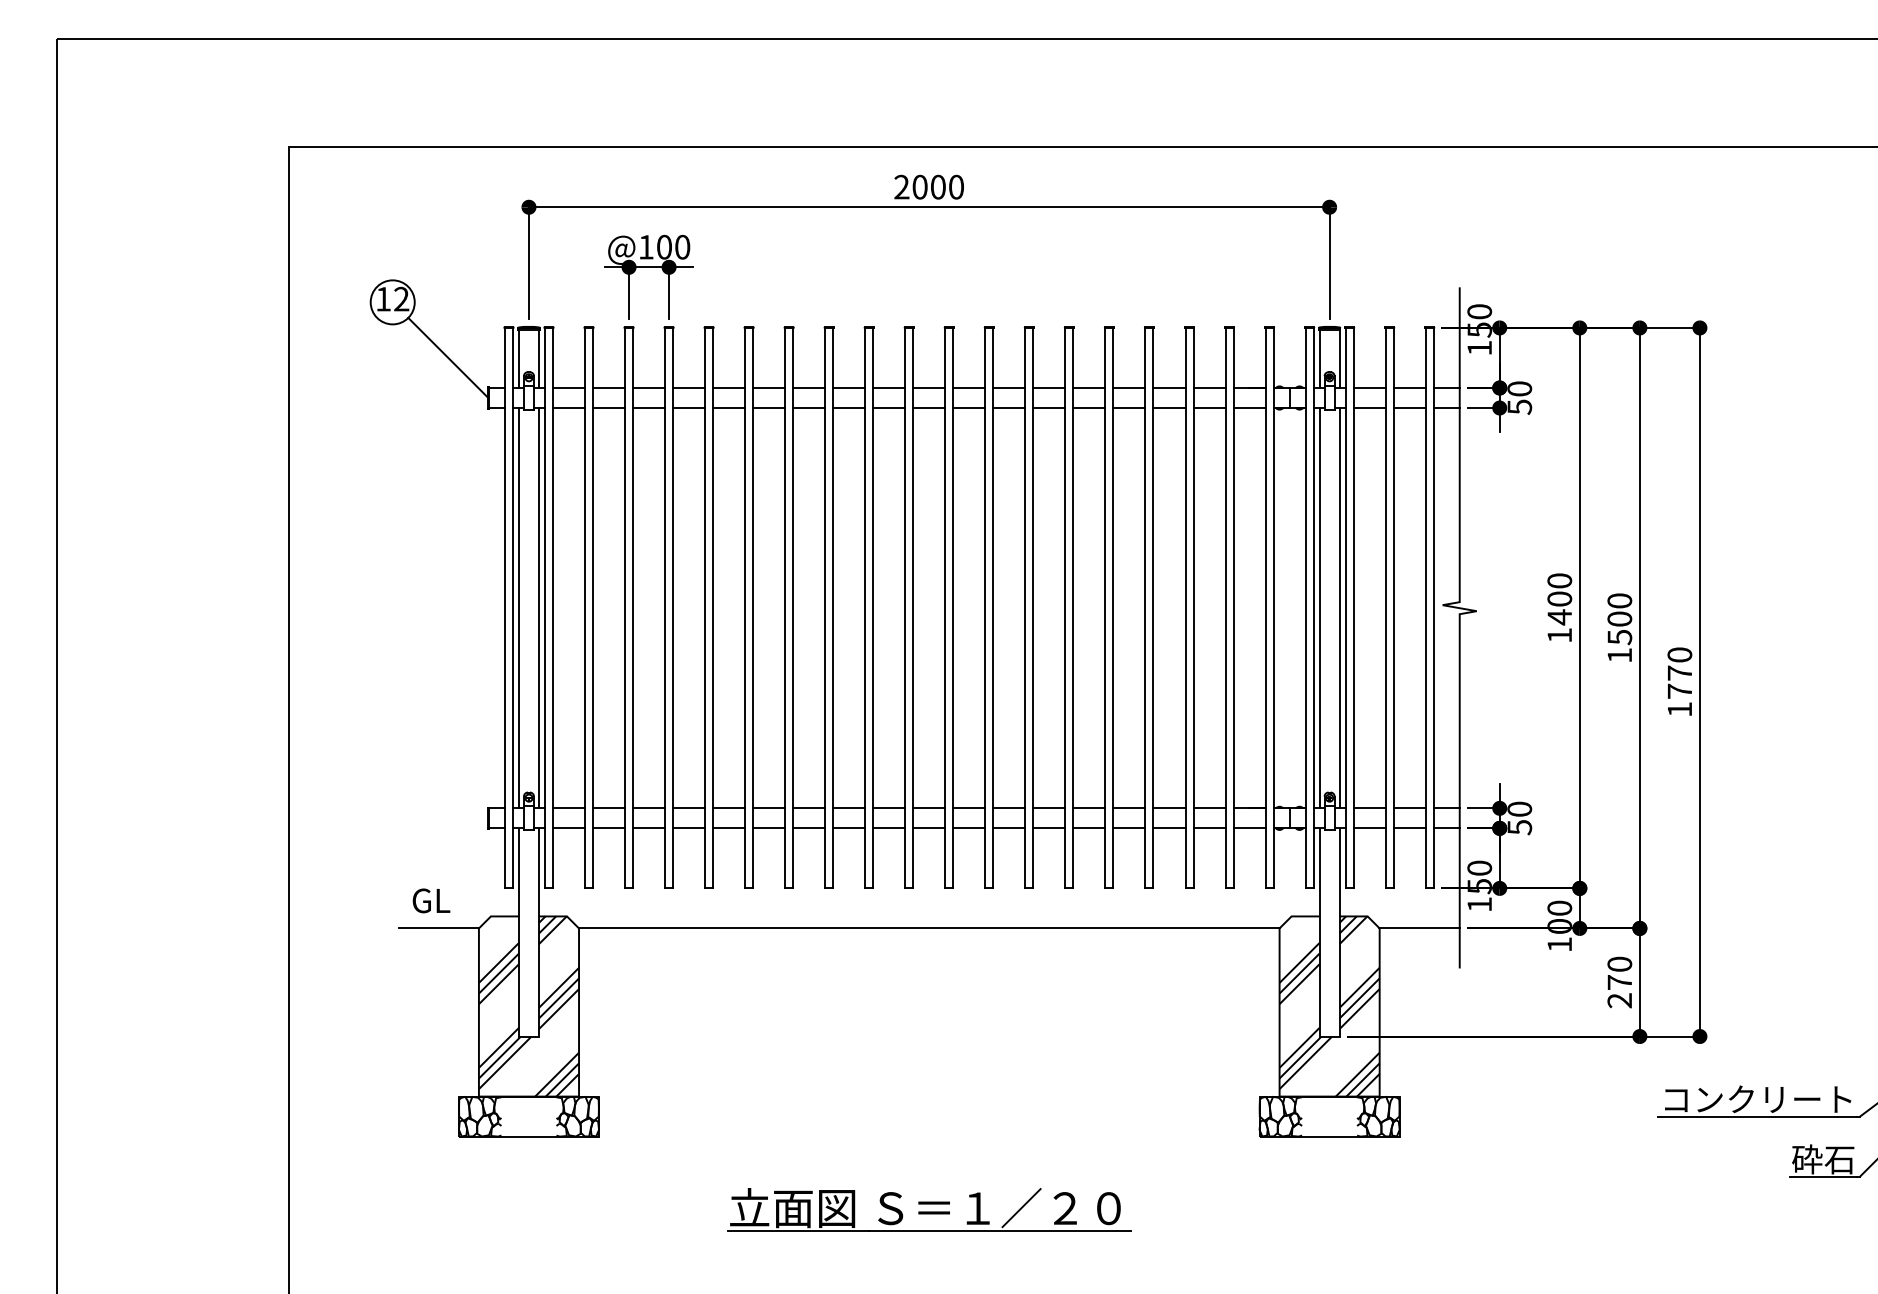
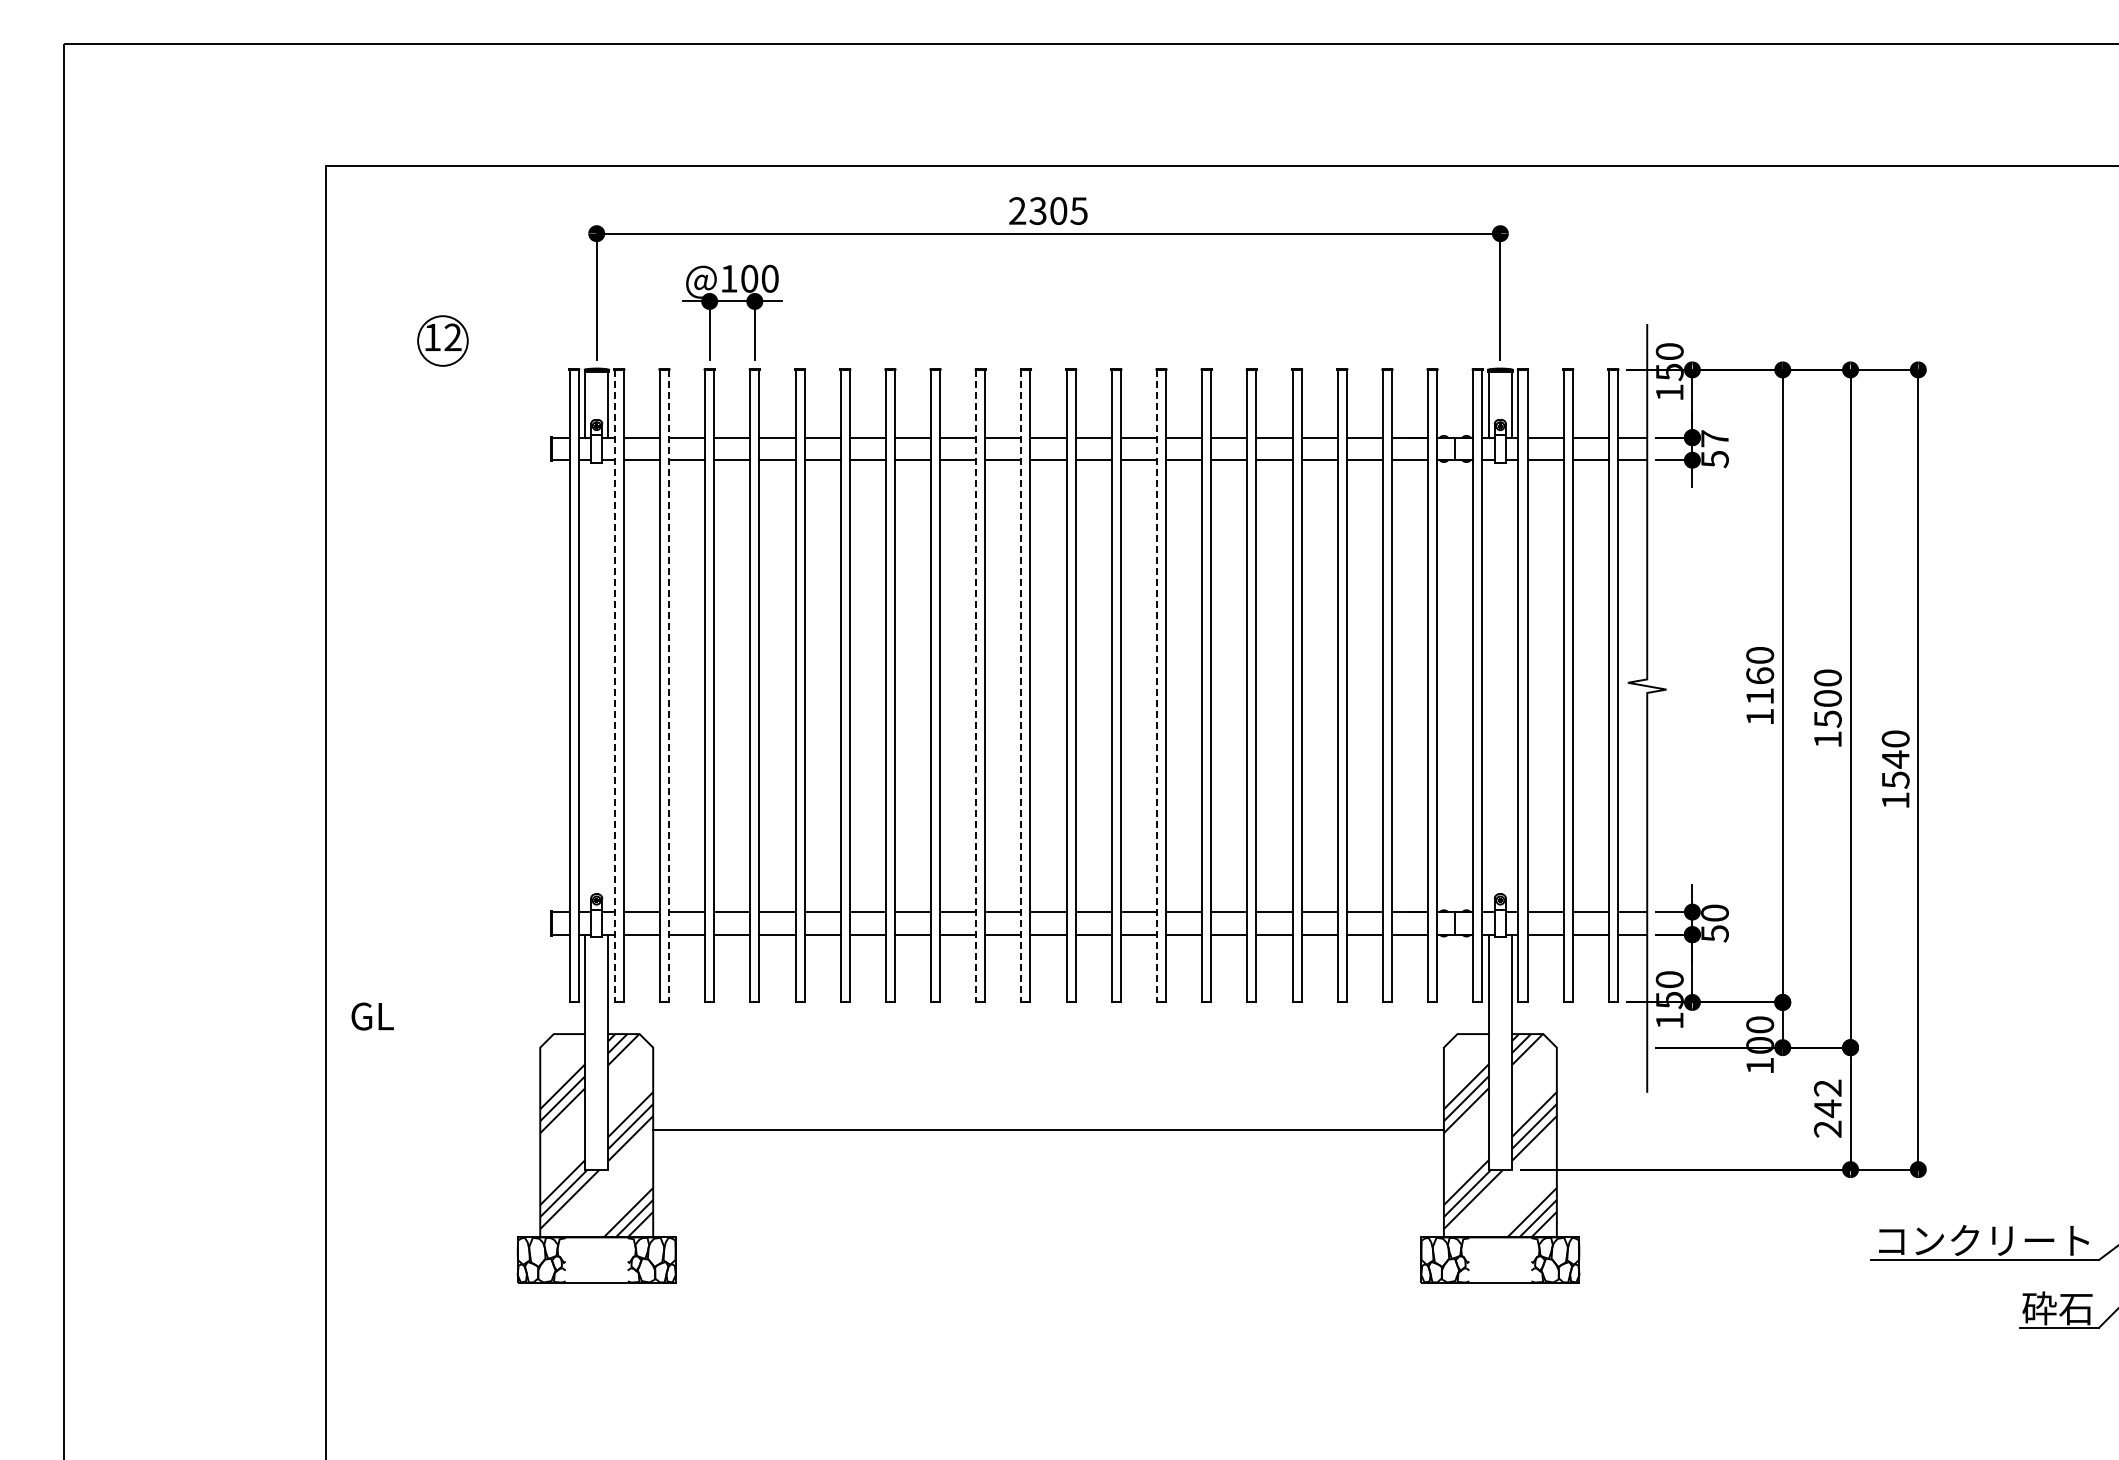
text: (938, 186) -> (1058, 210), 2000 -> 2305
line: (448, 357) -> (505, 403), removed
text: (1519, 388) -> (1714, 438), 50 -> 57
line: (519, 608) -> (585, 686), removed
line: (539, 608) -> (608, 686), removed
line: (544, 608) -> (614, 686), solid -> dashed
line: (593, 608) -> (669, 686), solid -> dashed
line: (865, 608) -> (976, 686), solid -> dashed
line: (905, 608) -> (1021, 686), solid -> dashed
line: (1024, 608) -> (1156, 686), solid -> dashed
line: (1319, 608) -> (1489, 686), removed
line: (1339, 608) -> (1511, 686), removed
text: (1560, 608) -> (1760, 686), 1400 -> 1160
text: (1679, 681) -> (1895, 769), 1770 -> 1540
text: (431, 900) -> (372, 1016), moved
line: (438, 928) -> (494, 1047), removed
line: (929, 928) -> (1048, 1129), moved
line: (1419, 928) -> (1601, 1047), removed
text: (1619, 973) -> (1827, 1098), 270 -> 242
part: (929, 1209) -> (1048, 1364), removed

